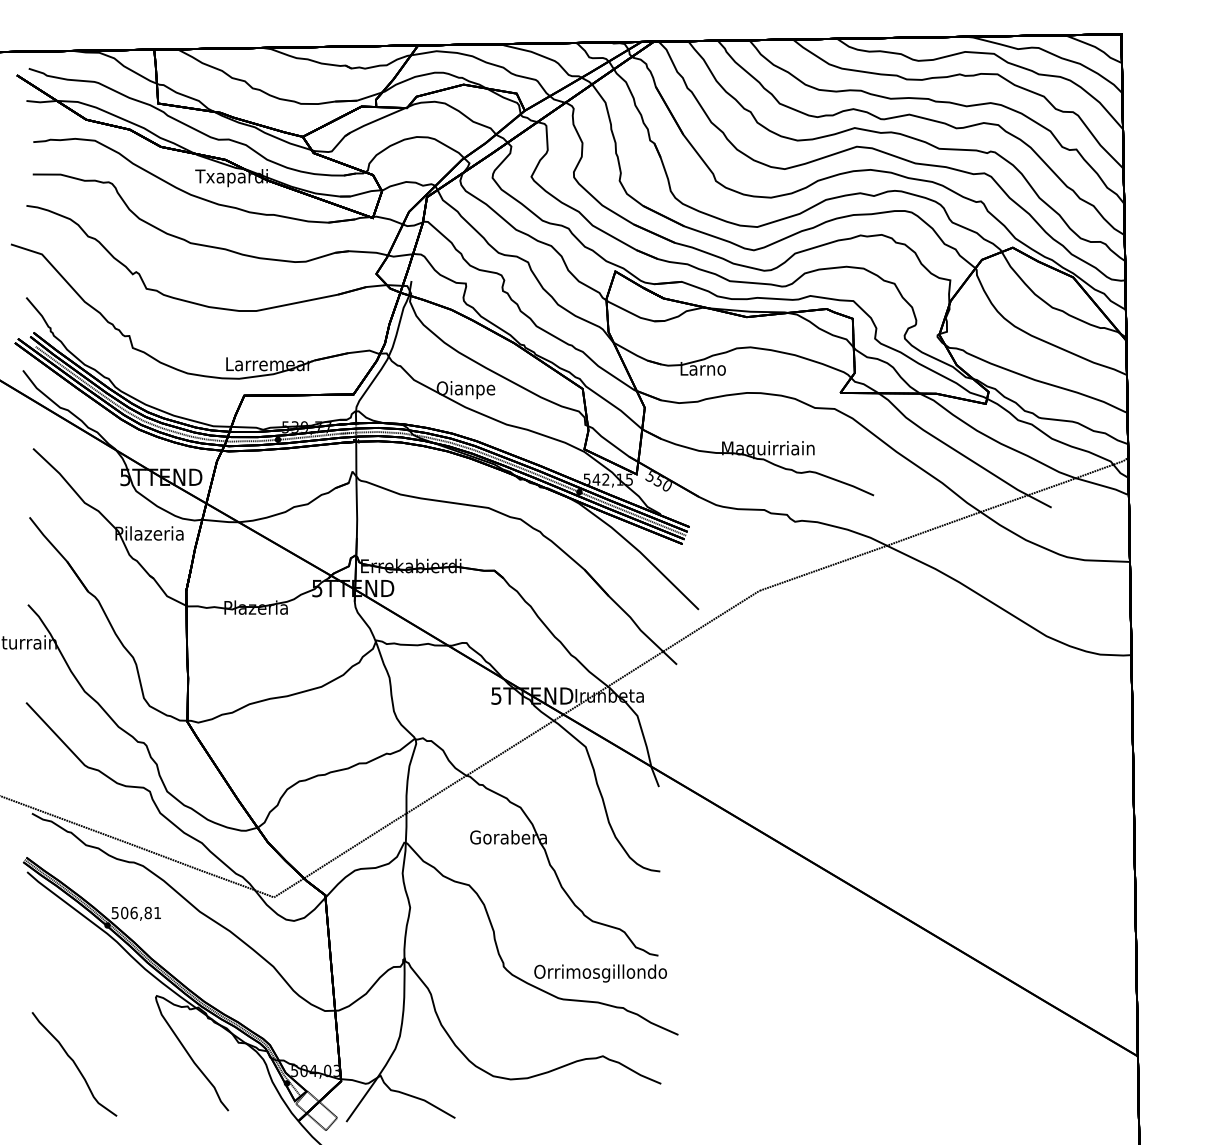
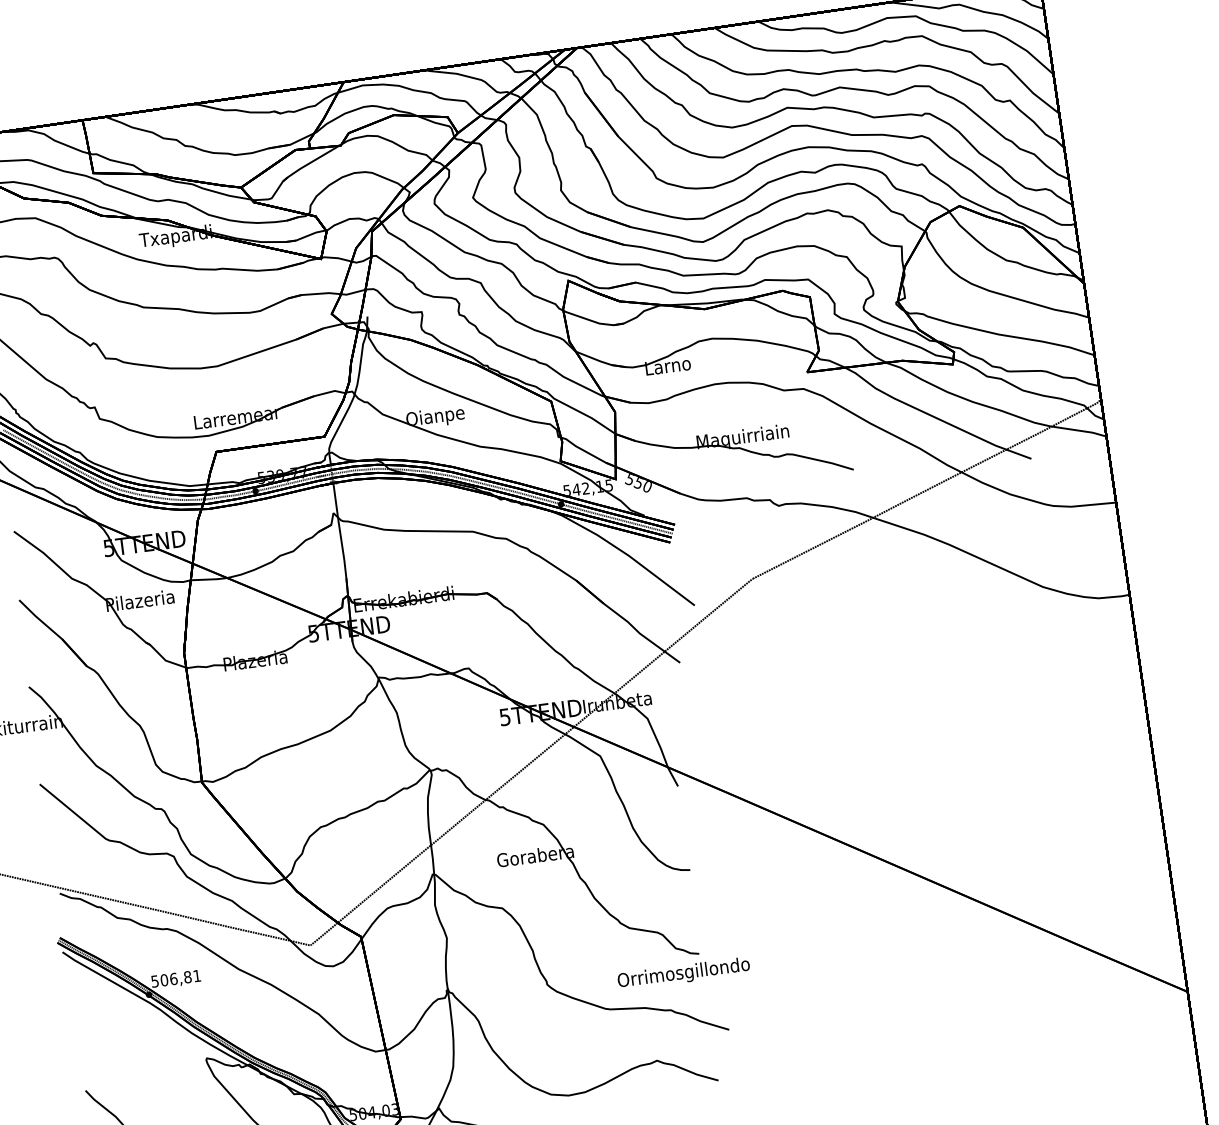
text: (600, 973) -> (683, 973), moved

